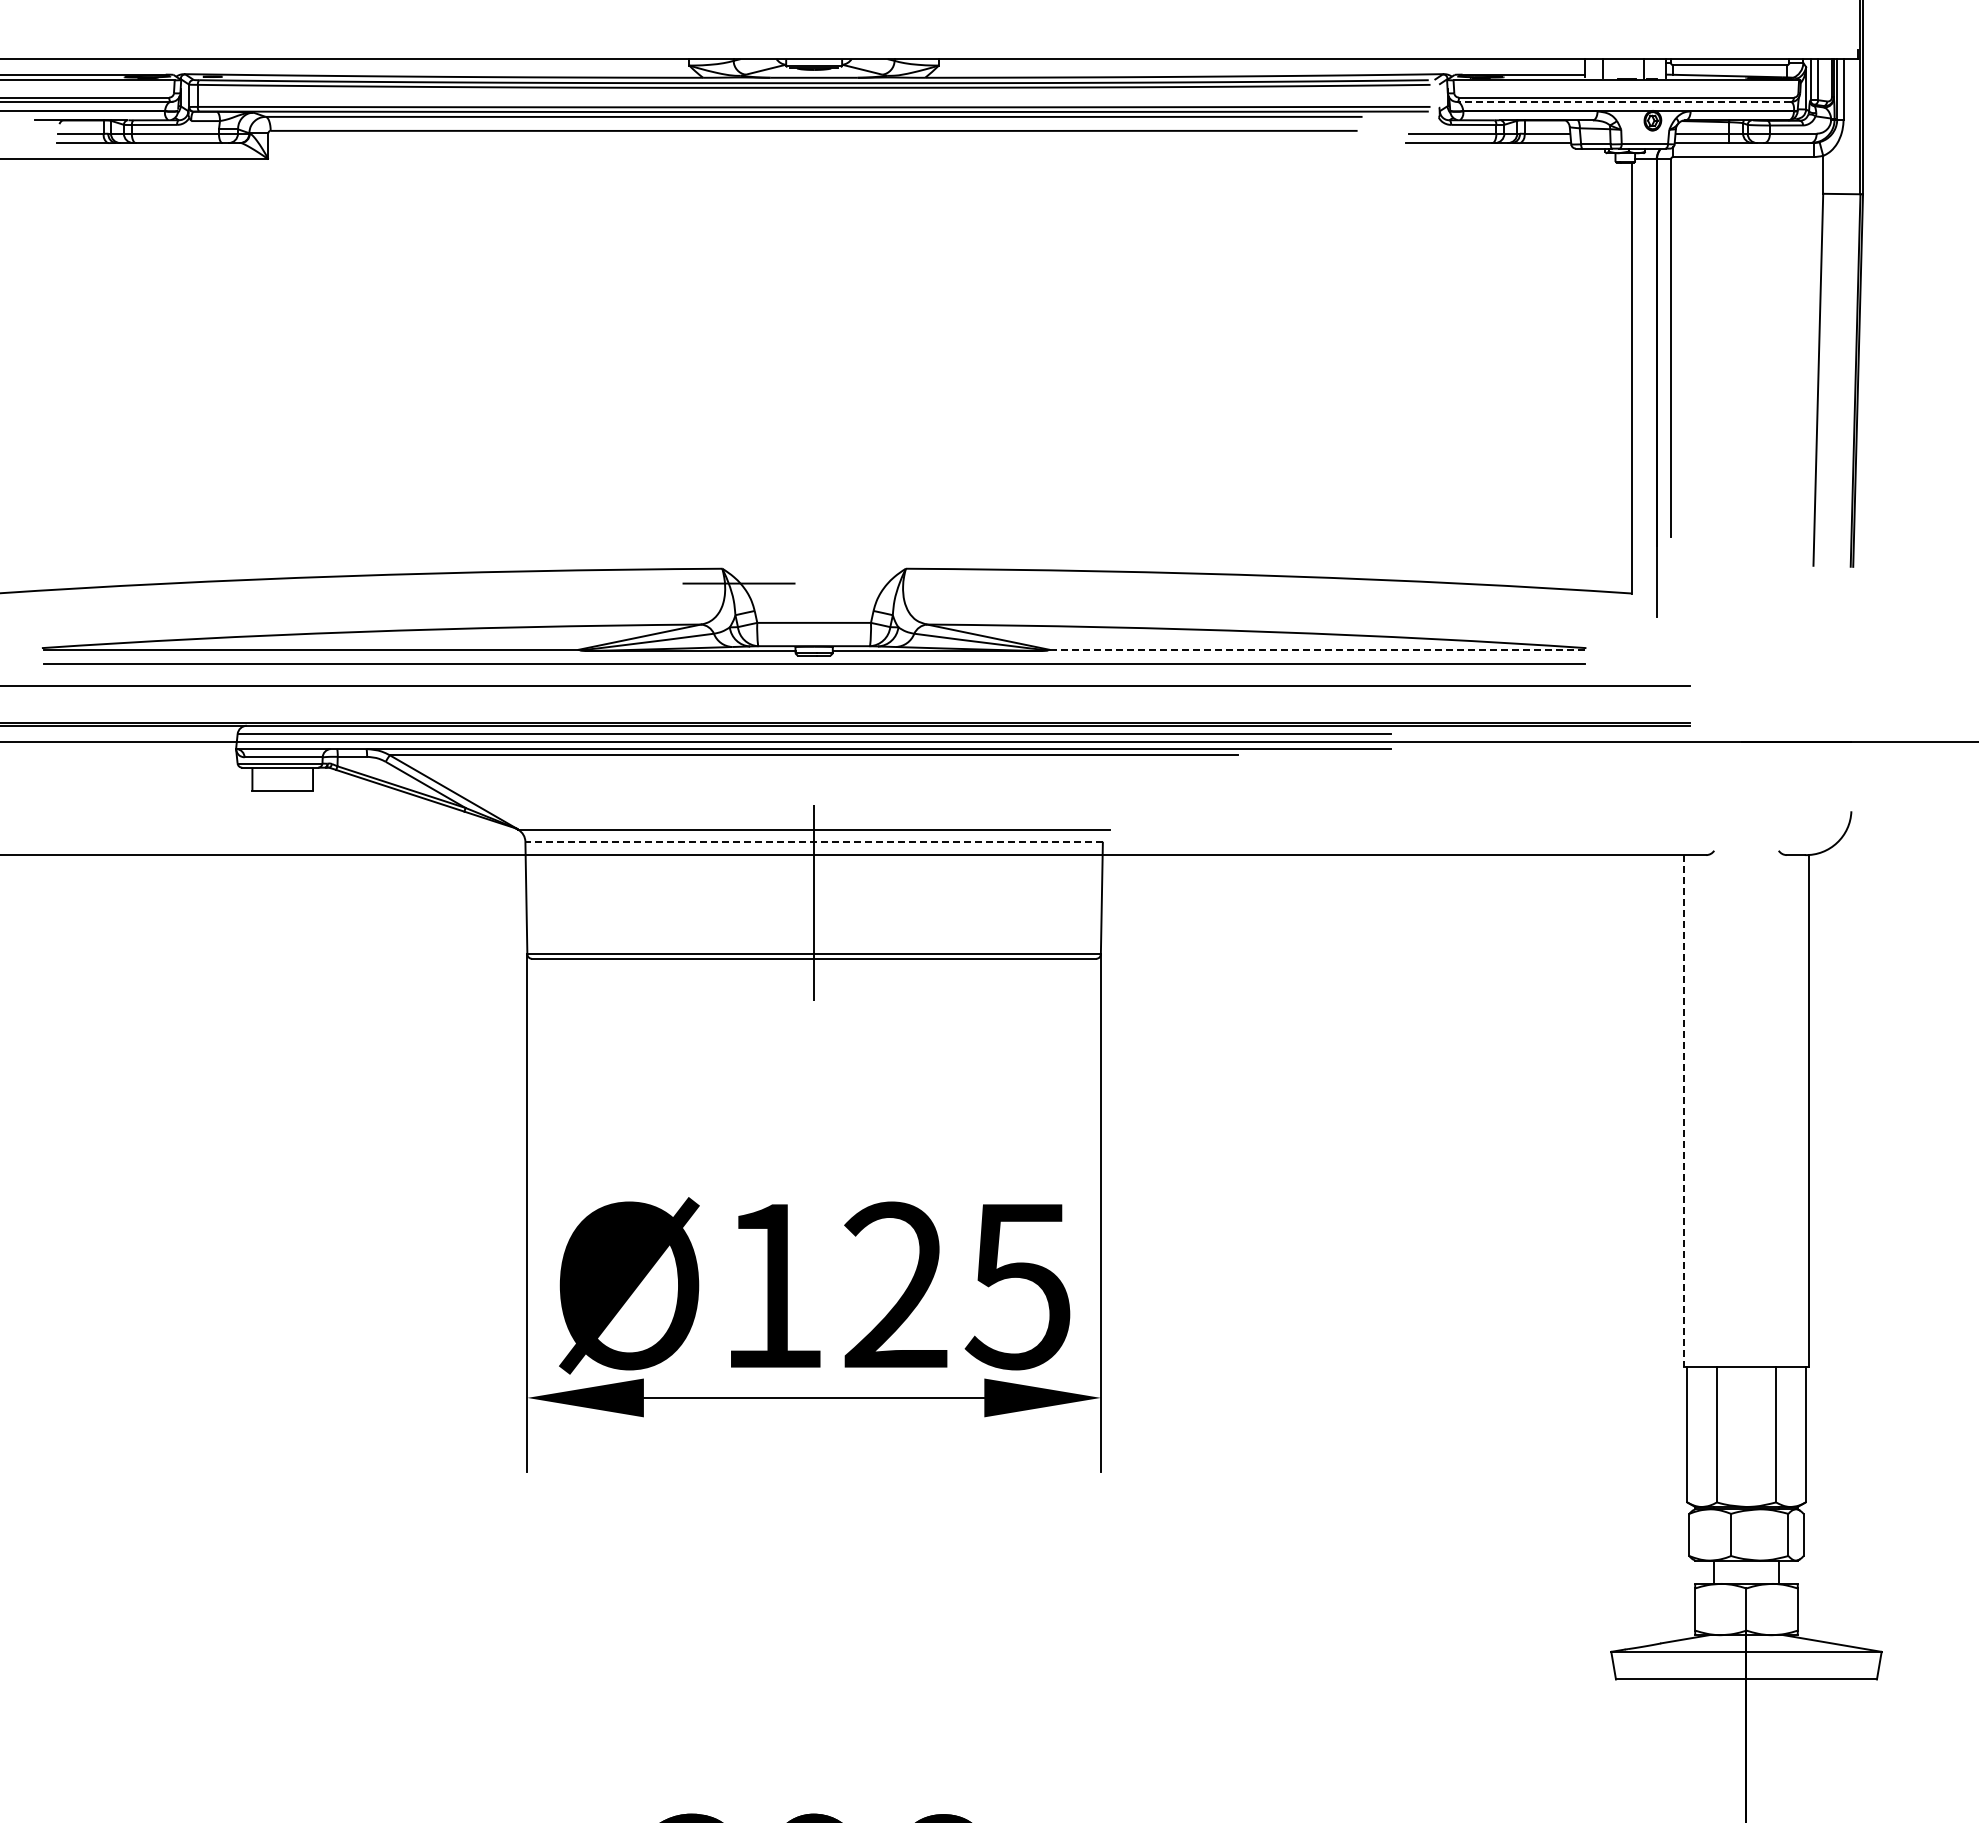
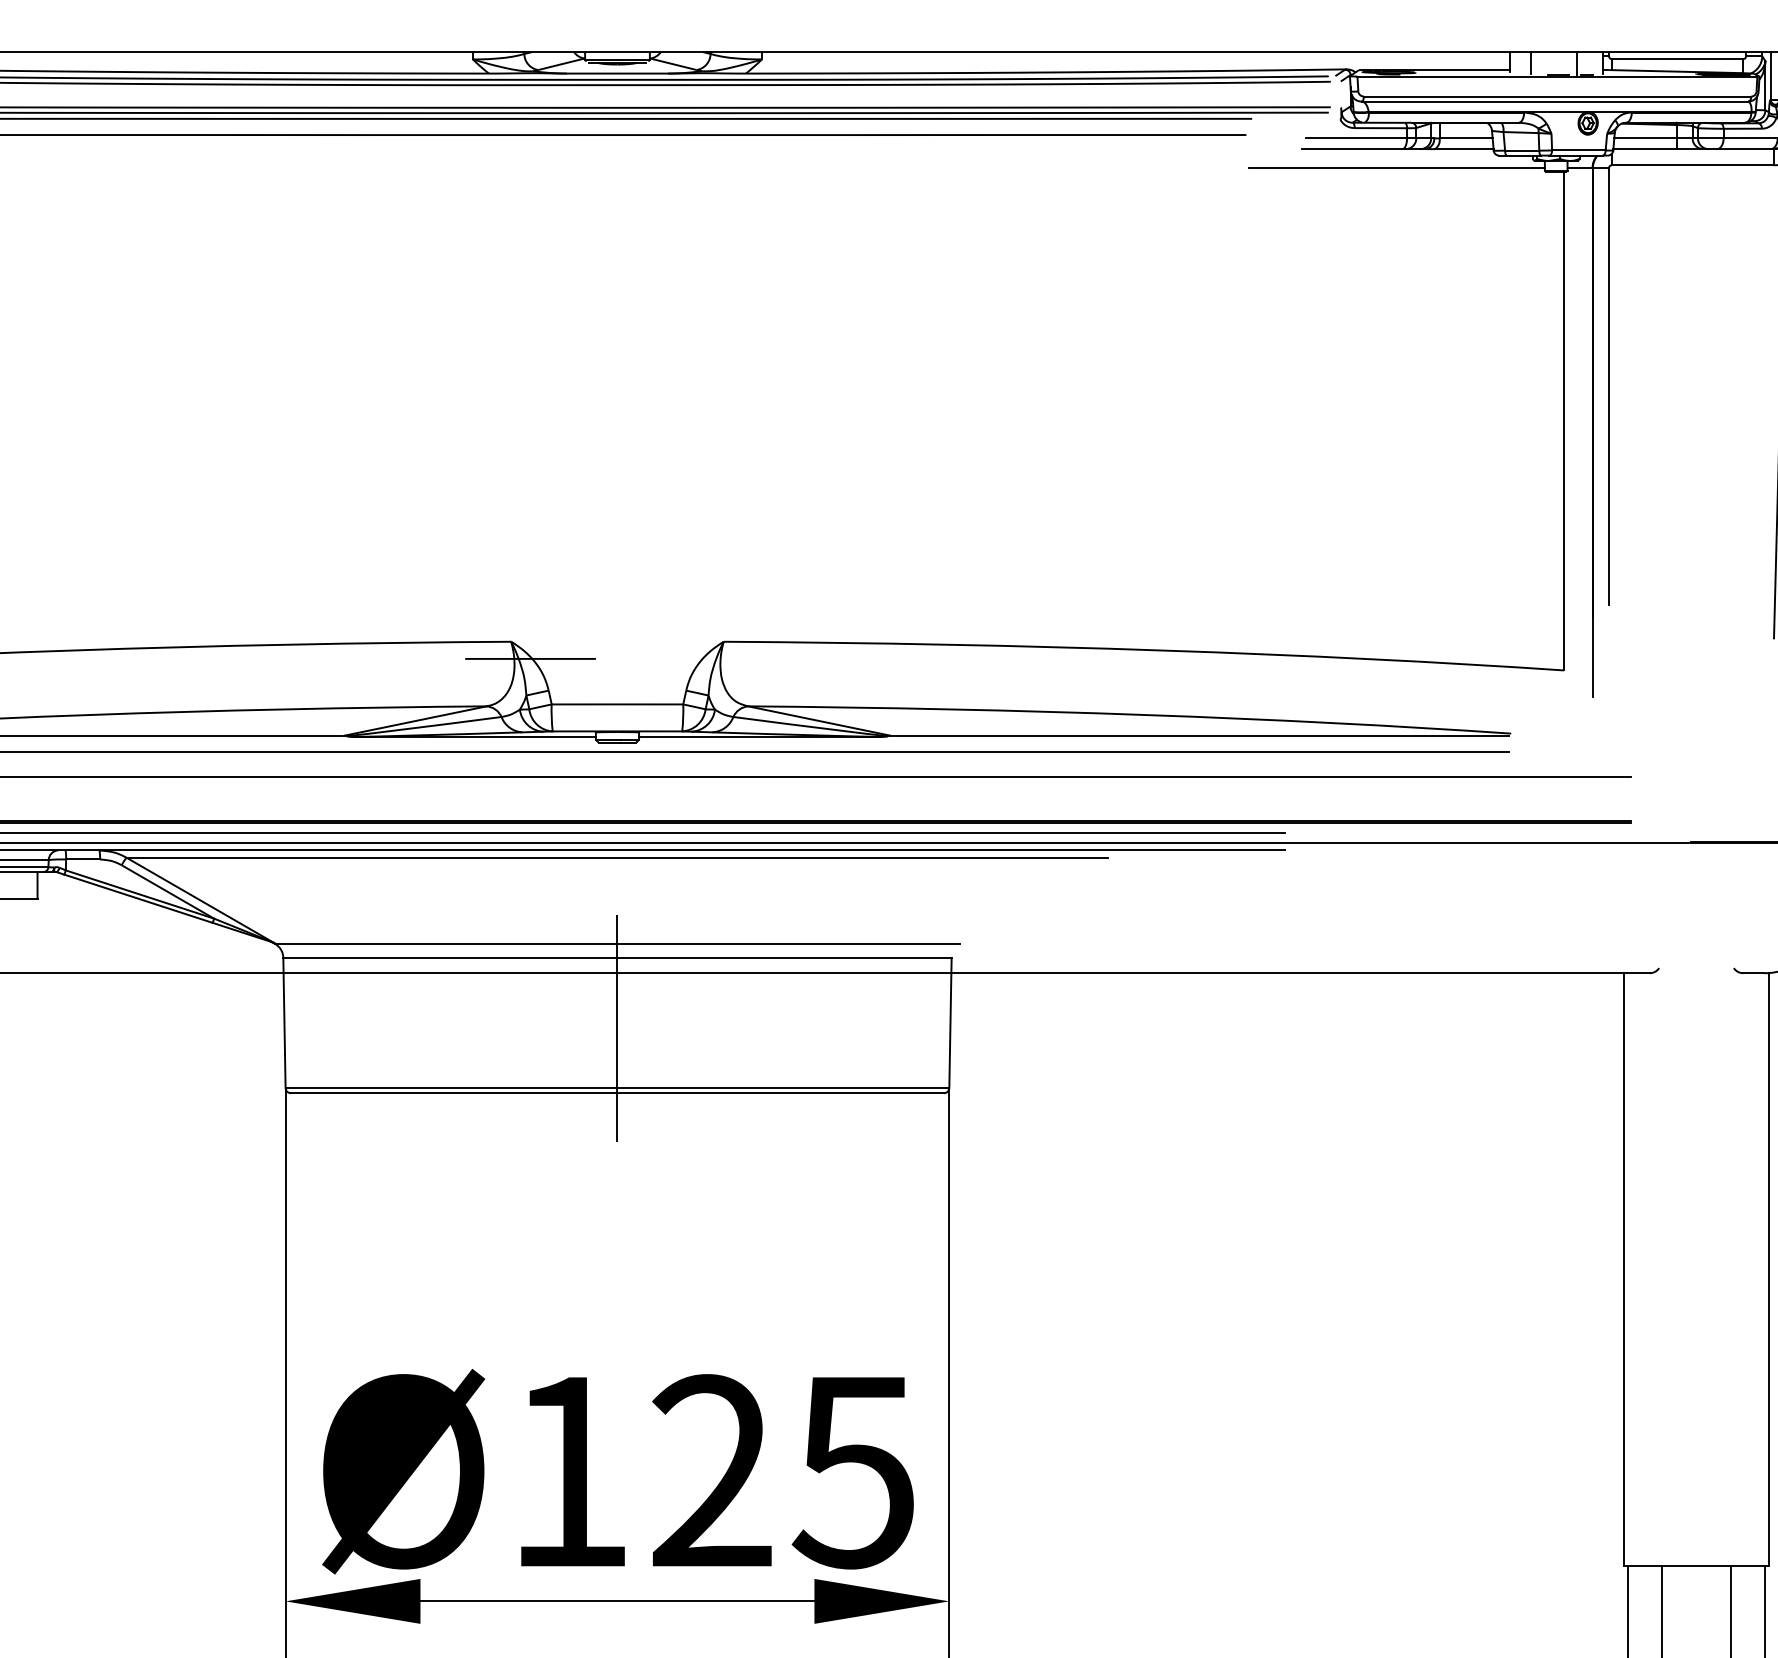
line: (1624, 102) -> (1555, 102), dashed -> solid
line: (1487, 159) -> (1396, 168), added
line: (1317, 649) -> (1200, 735), dashed -> solid
line: (814, 841) -> (617, 957), dashed -> solid
line: (1683, 1111) -> (1623, 1269), dashed -> solid

